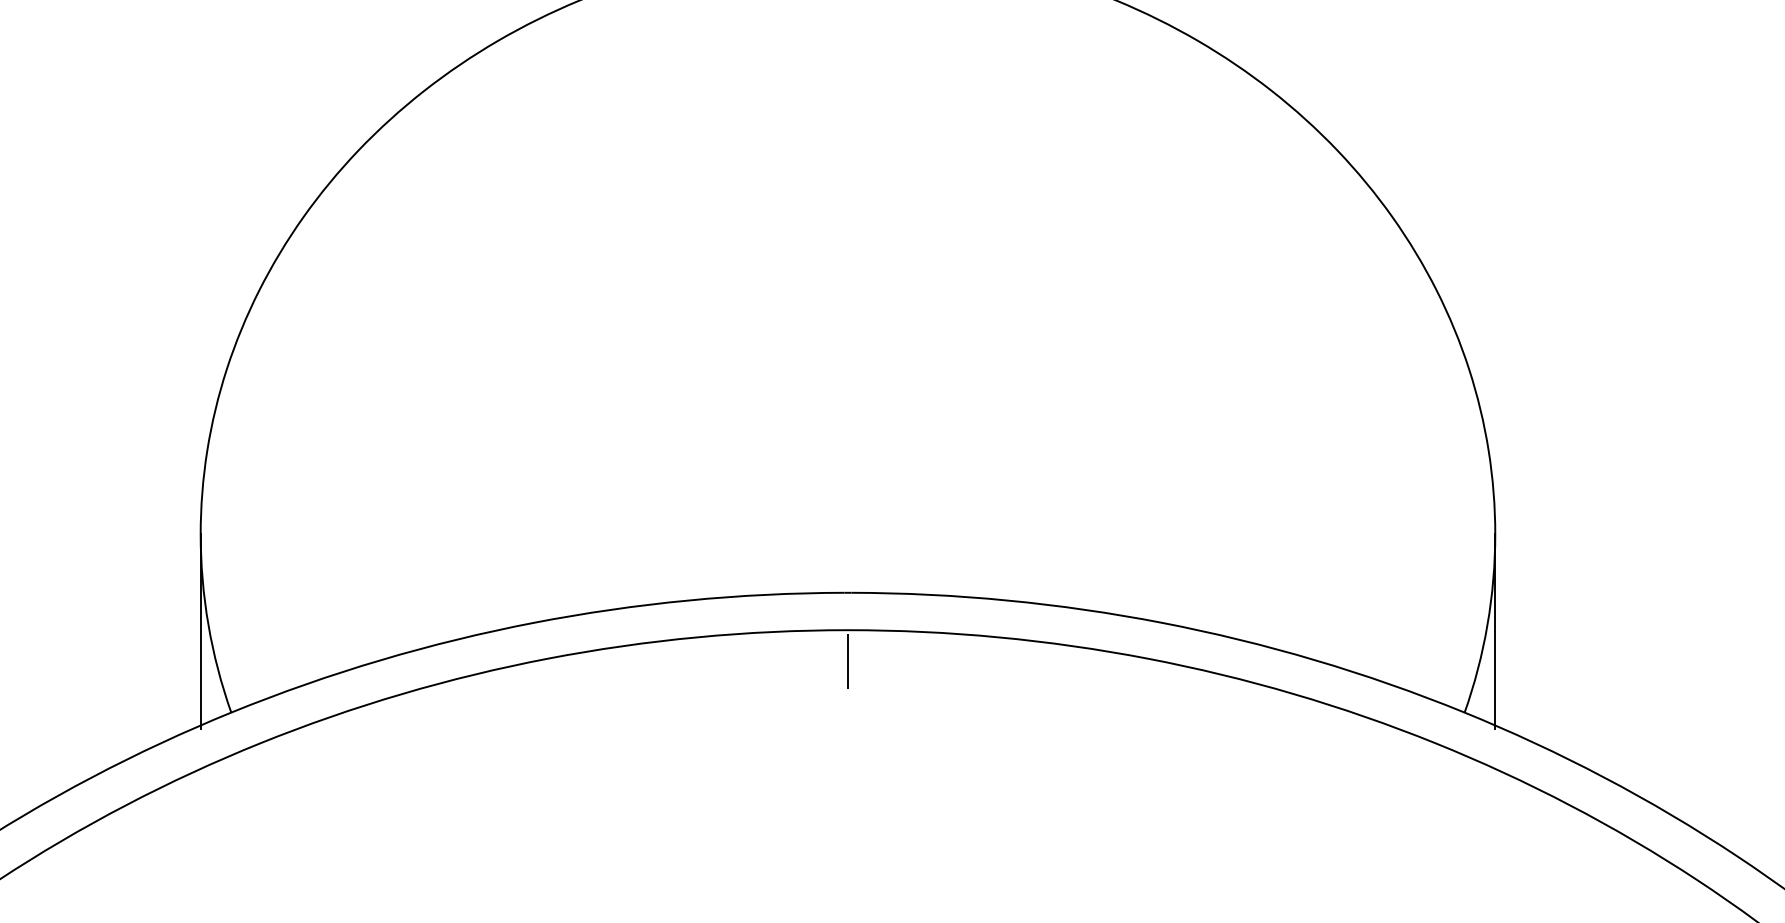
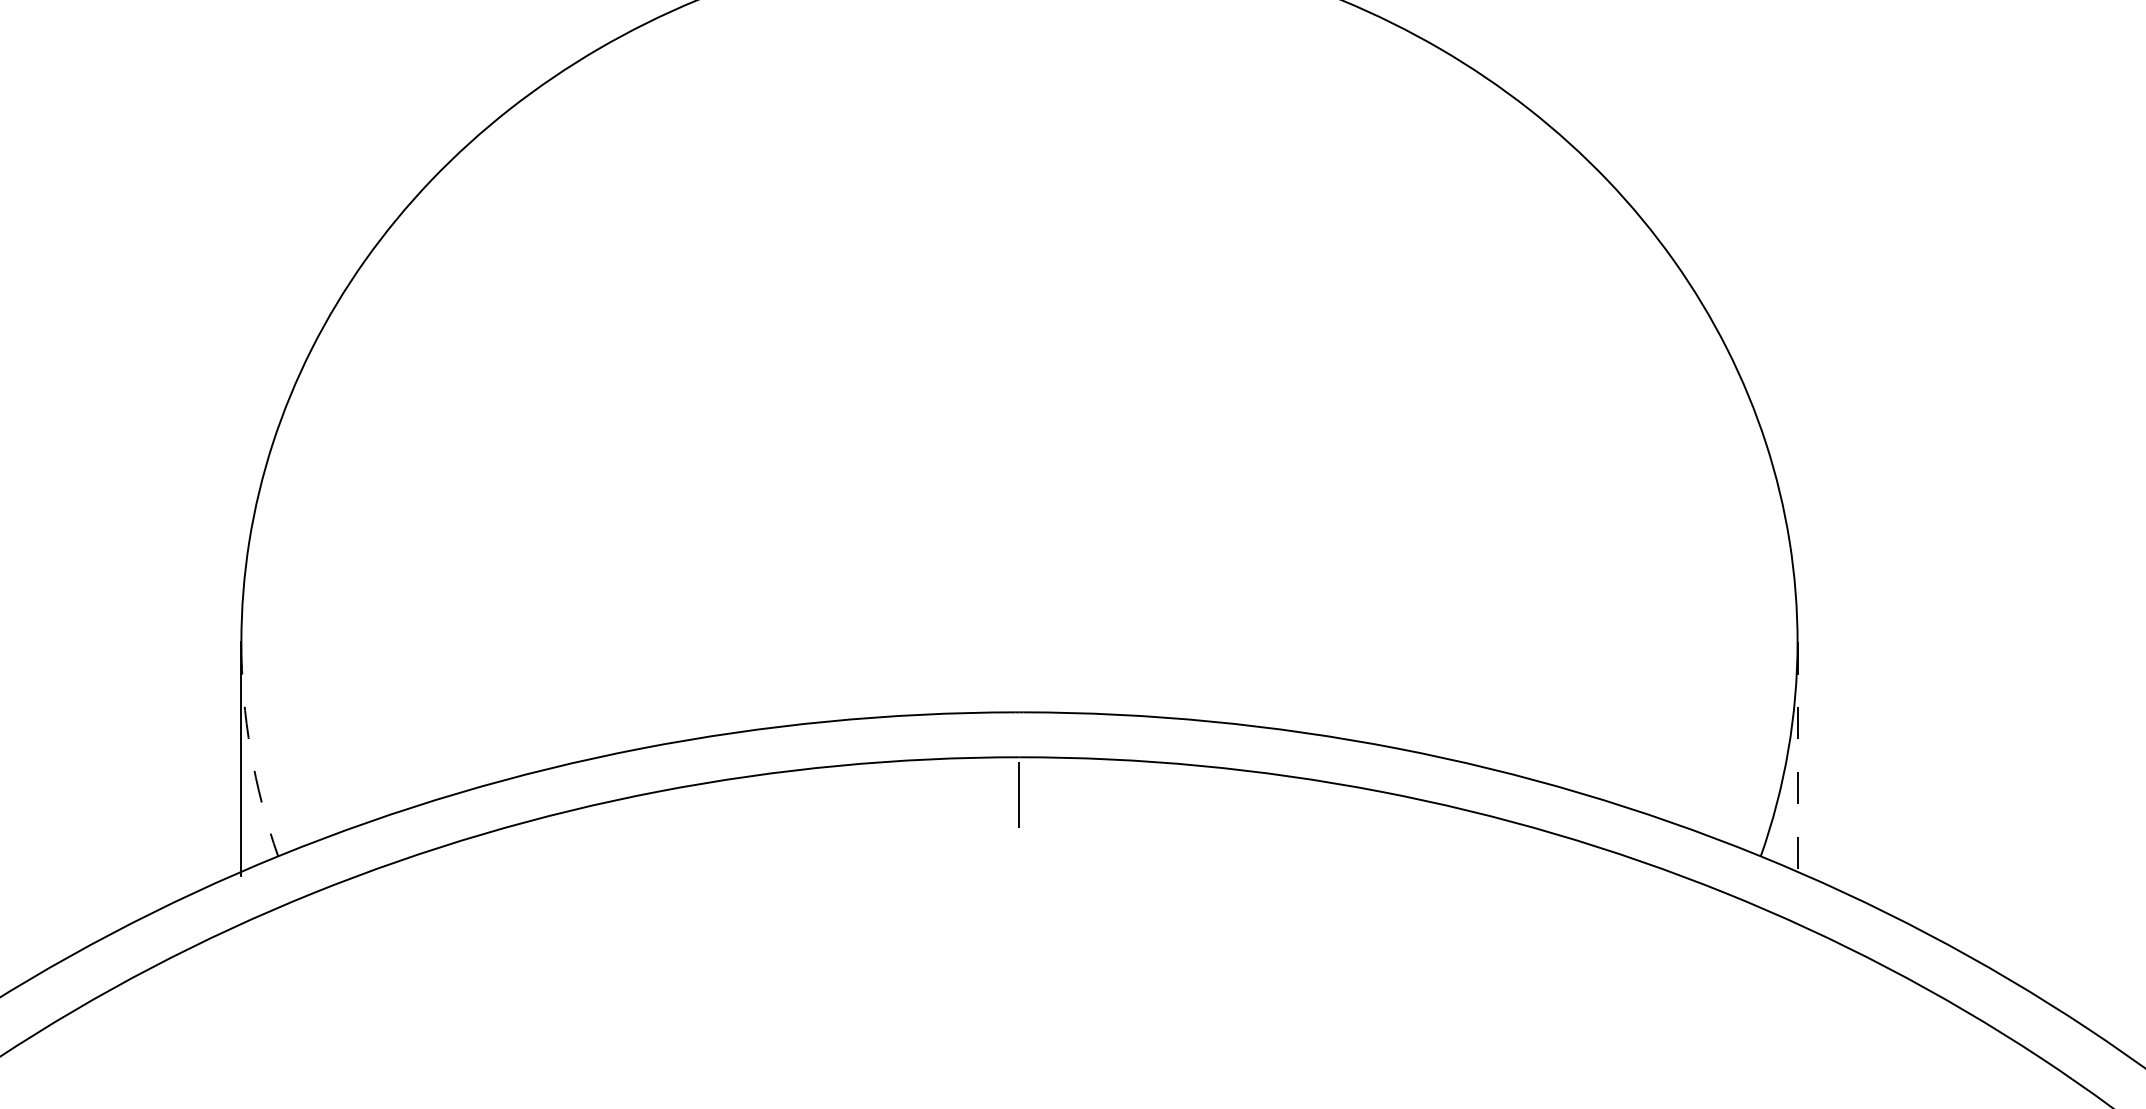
arc: (208, 624) -> (250, 750), solid -> dashed
line: (1495, 632) -> (1797, 759), solid -> dashed

